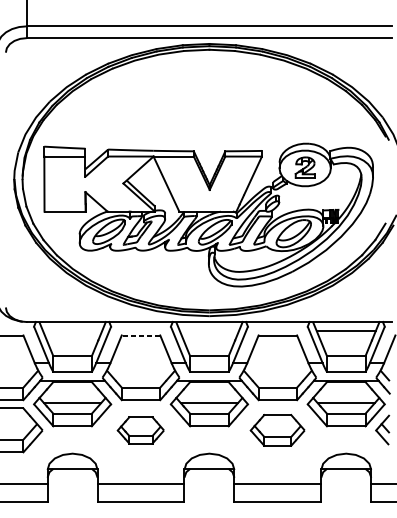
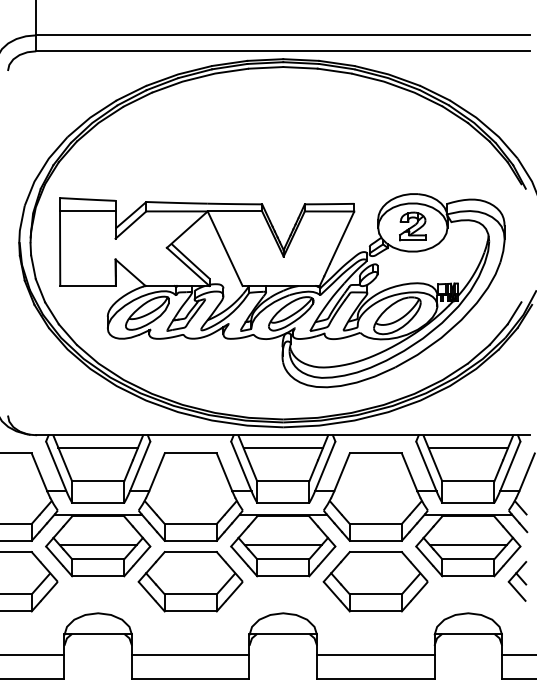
line: (72, 331) -> (98, 447), added
line: (209, 331) -> (283, 447), added
line: (140, 335) -> (190, 453), dashed -> solid
part: (140, 430) -> (190, 581), size x1.67
part: (277, 430) -> (375, 581), size x1.43

